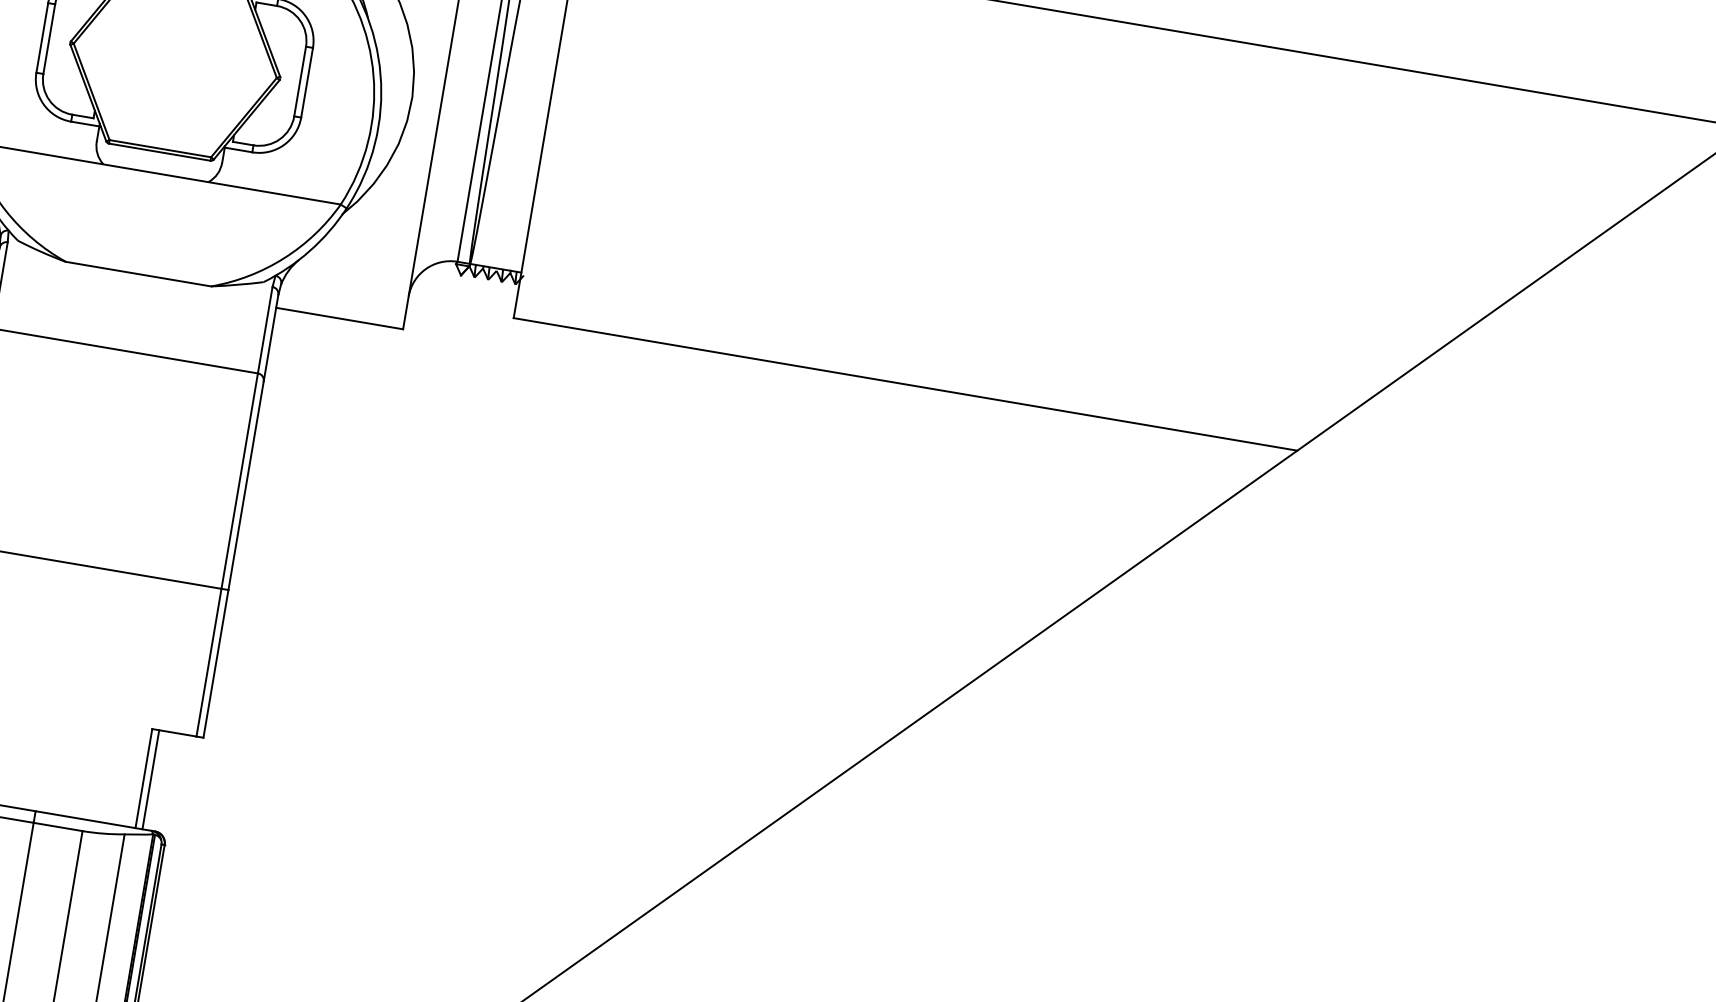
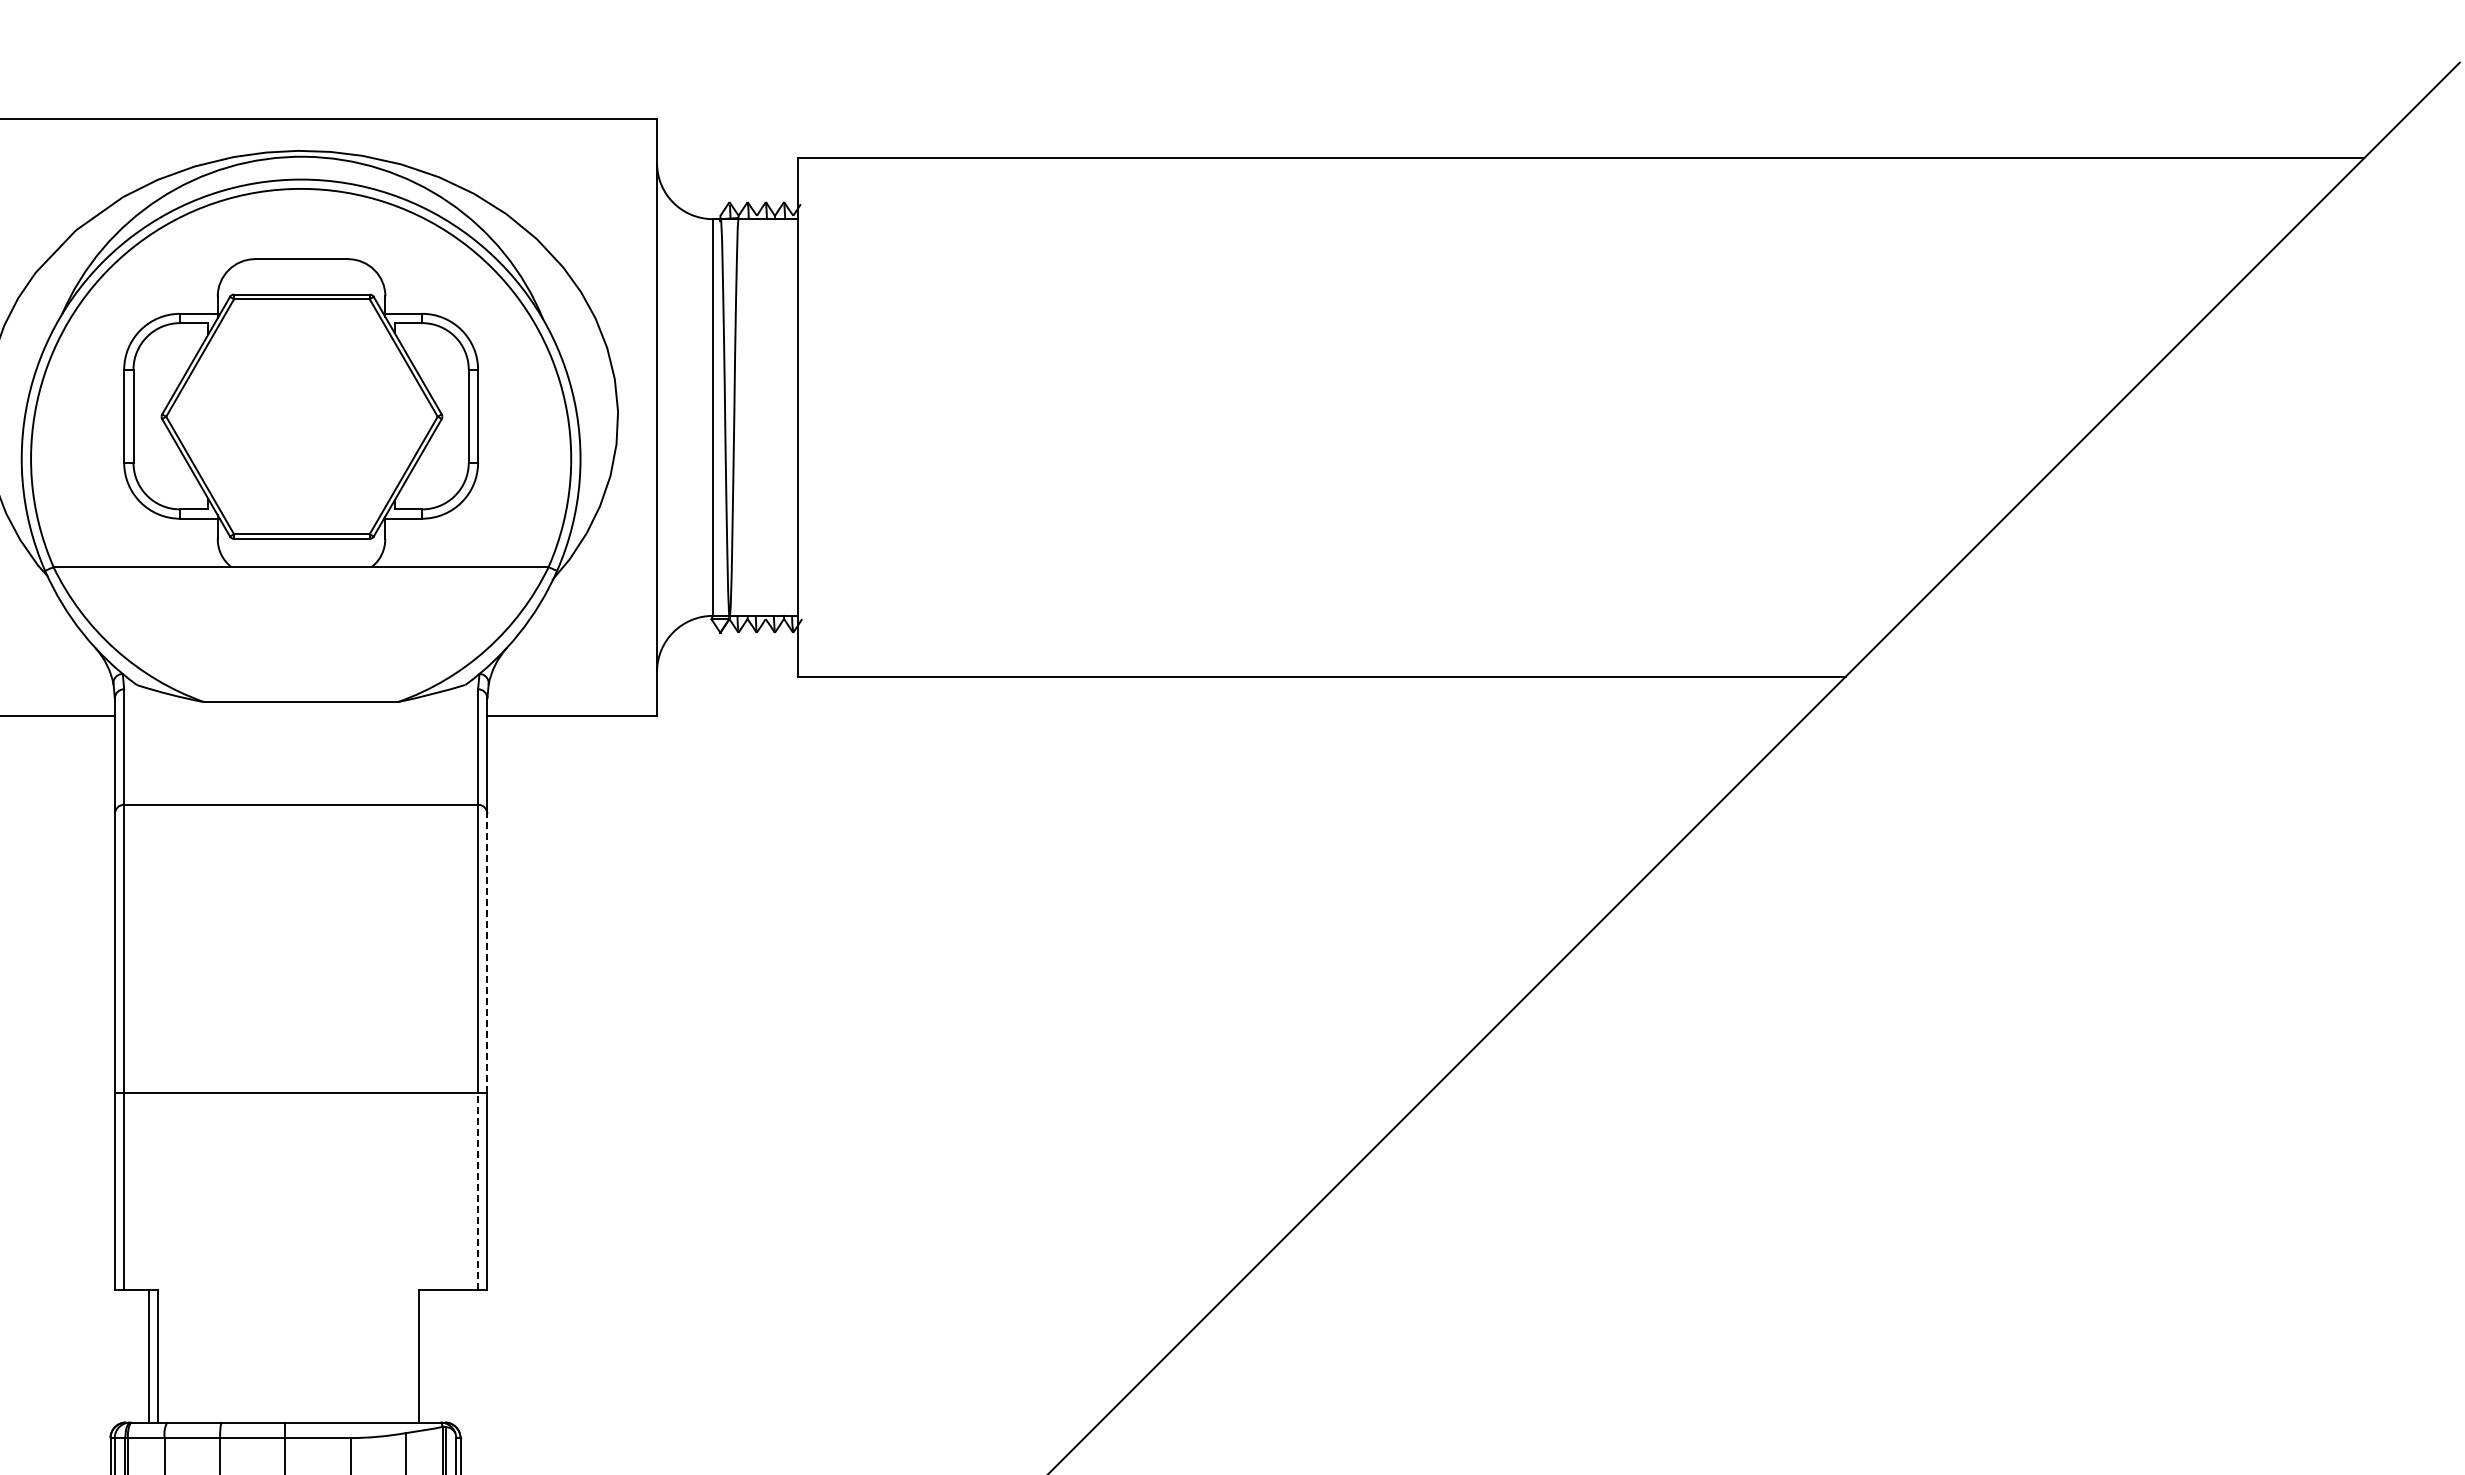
line: (246, 485) -> (487, 952), solid -> dashed
line: (209, 662) -> (478, 1191), solid -> dashed
line: (151, 779) -> (428, 1356), removed

